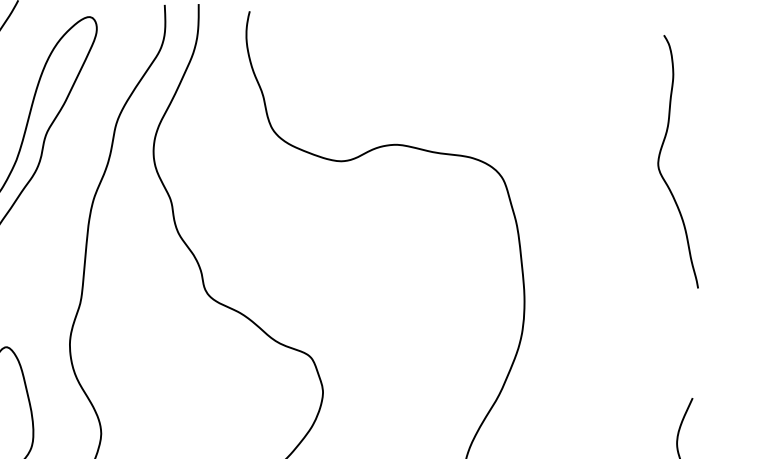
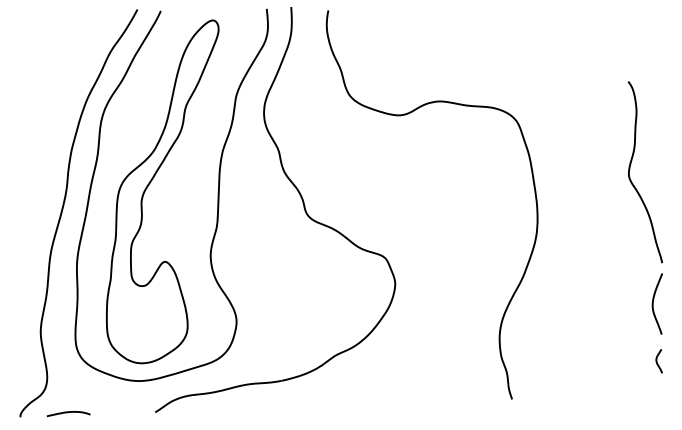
curve: (660, 156) -> (630, 169), moved

